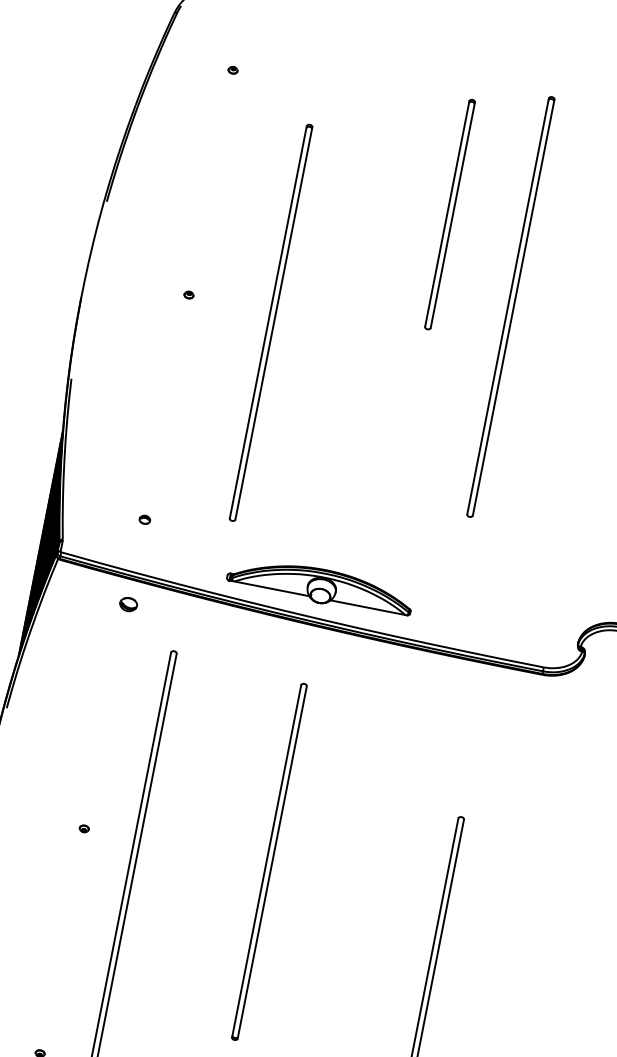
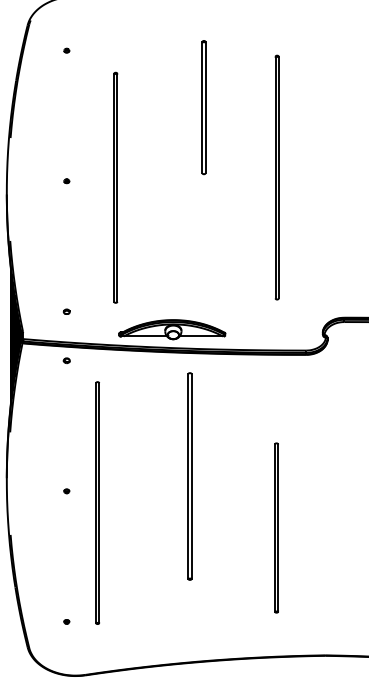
part: (509, 306) -> (276, 177), moved
part: (127, 603) -> (66, 360), size x0.62
part: (268, 861) -> (189, 476), moved

